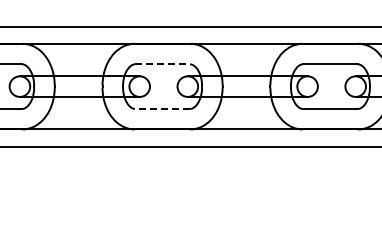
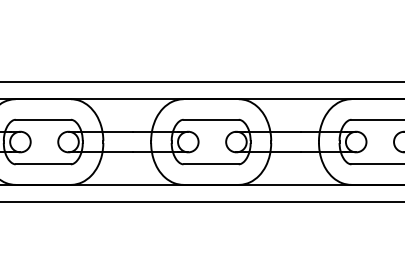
line: (162, 64) -> (211, 119), dashed -> solid
line: (162, 109) -> (211, 164), dashed -> solid

